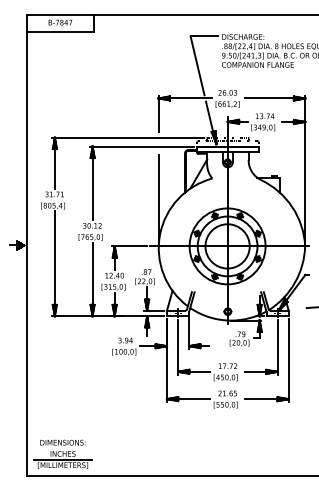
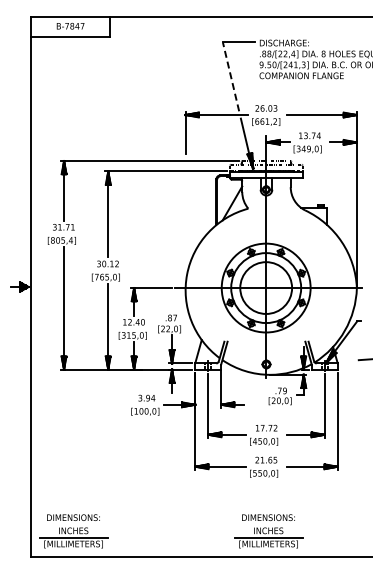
line: (197, 65) -> (230, 76), solid -> dashed
line: (158, 200) -> (185, 234), removed
part: (229, 454) -> (268, 531), added

